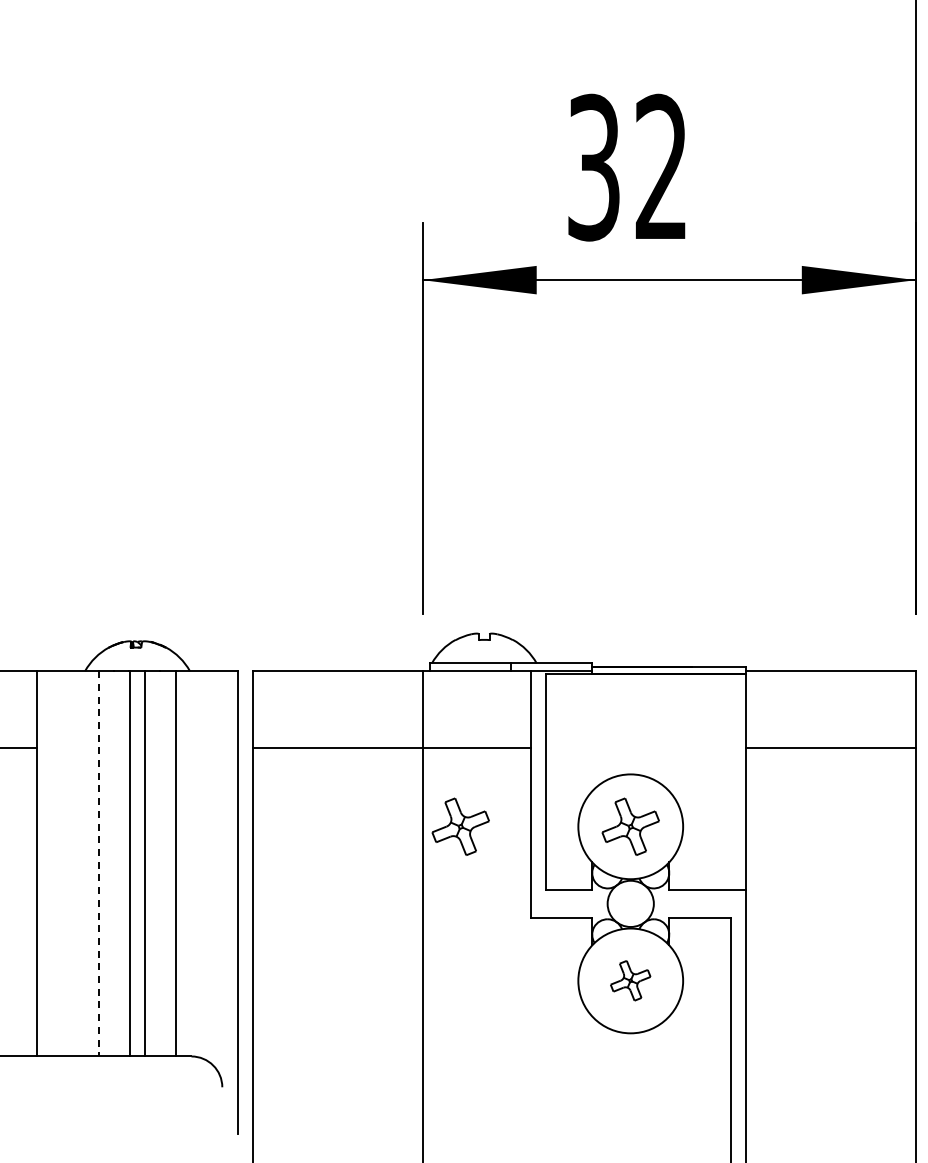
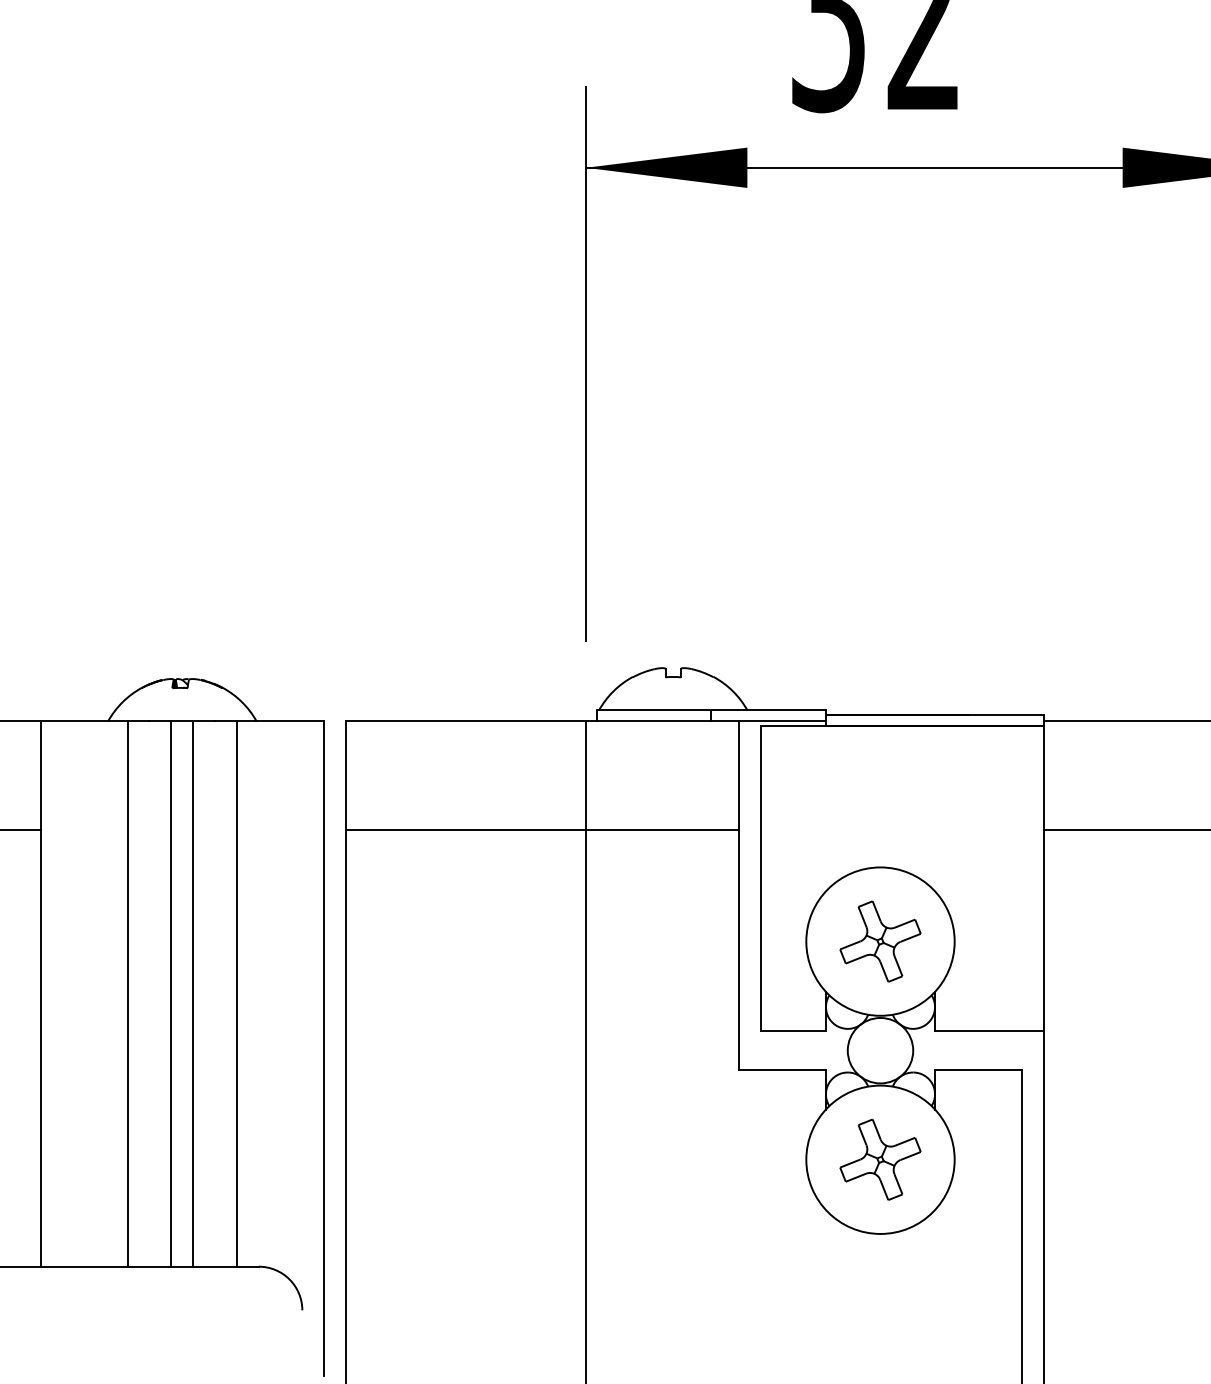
part: (460, 826) -> (639, 941), removed
line: (99, 863) -> (128, 993), dashed -> solid
part: (630, 980) -> (880, 1159), size x1.43

